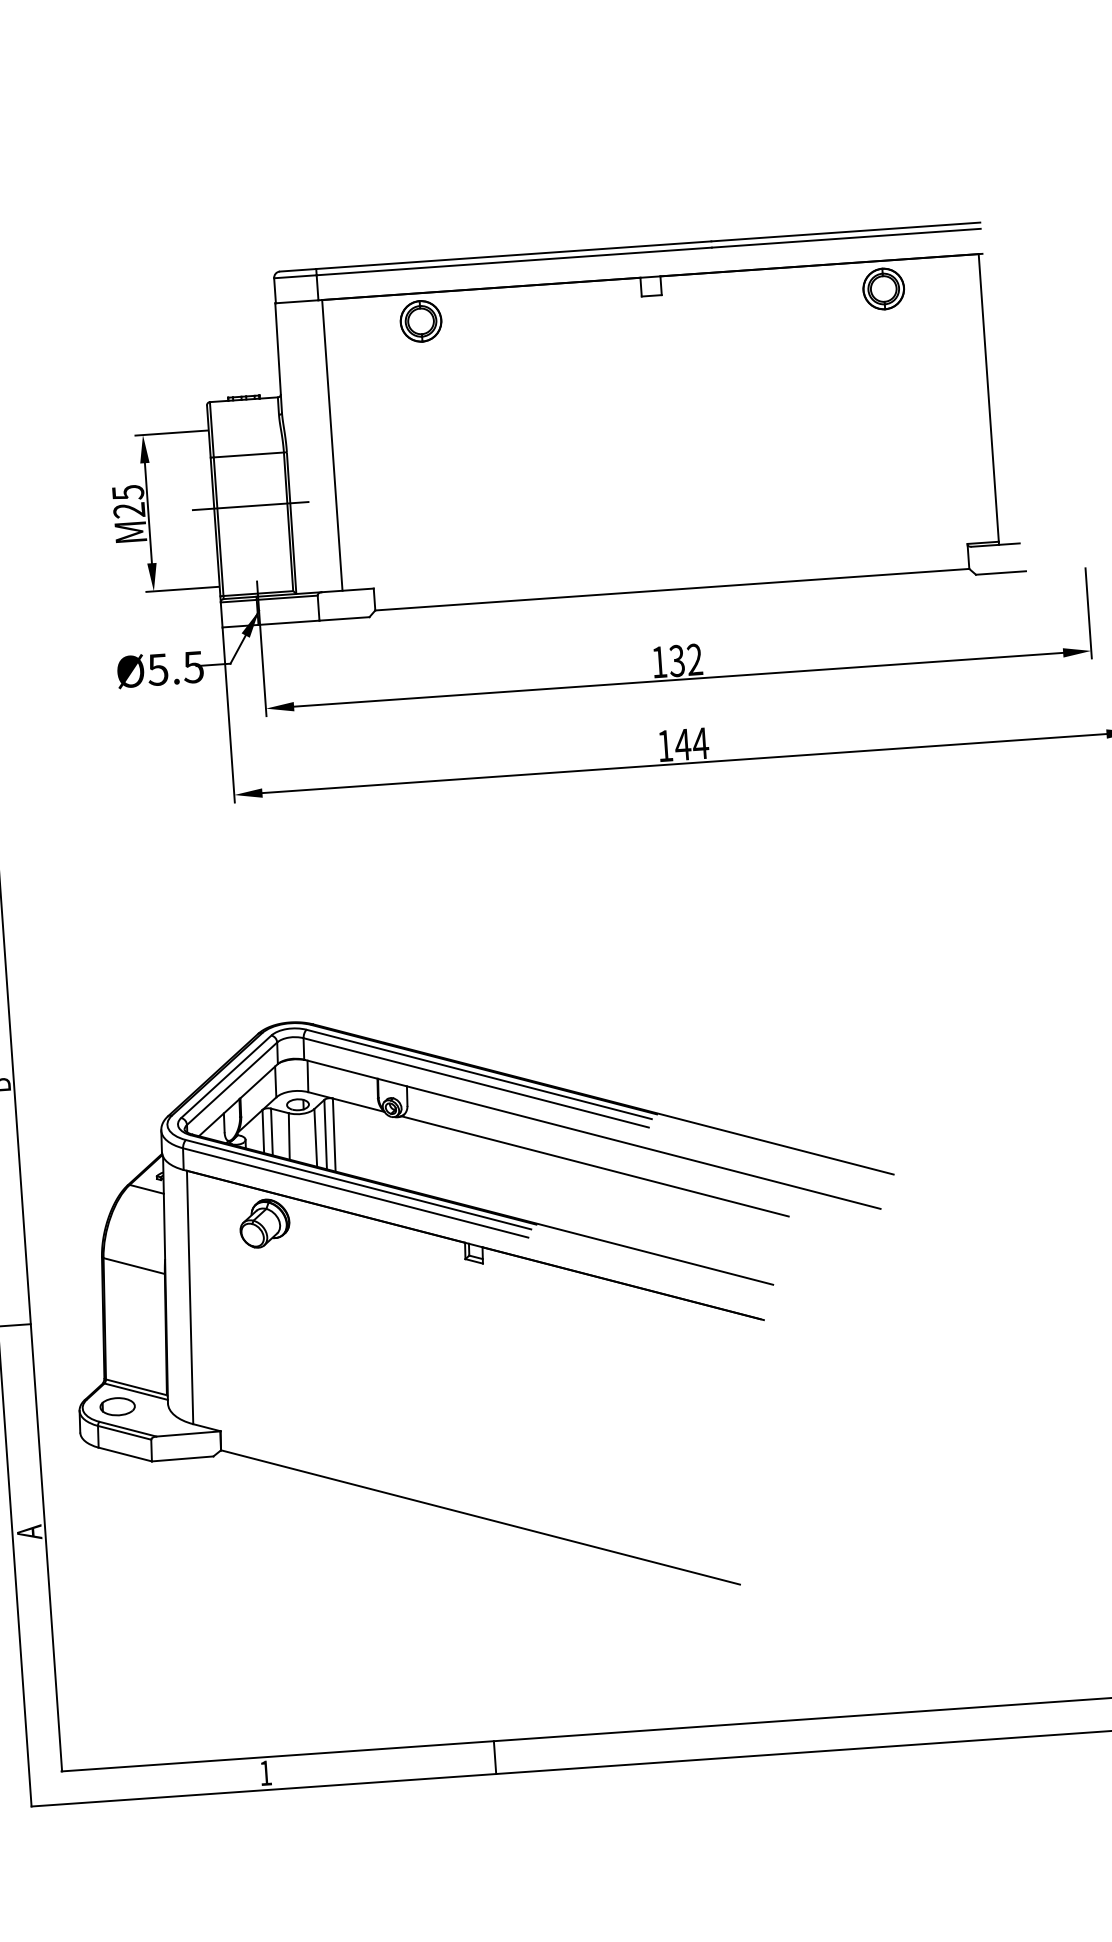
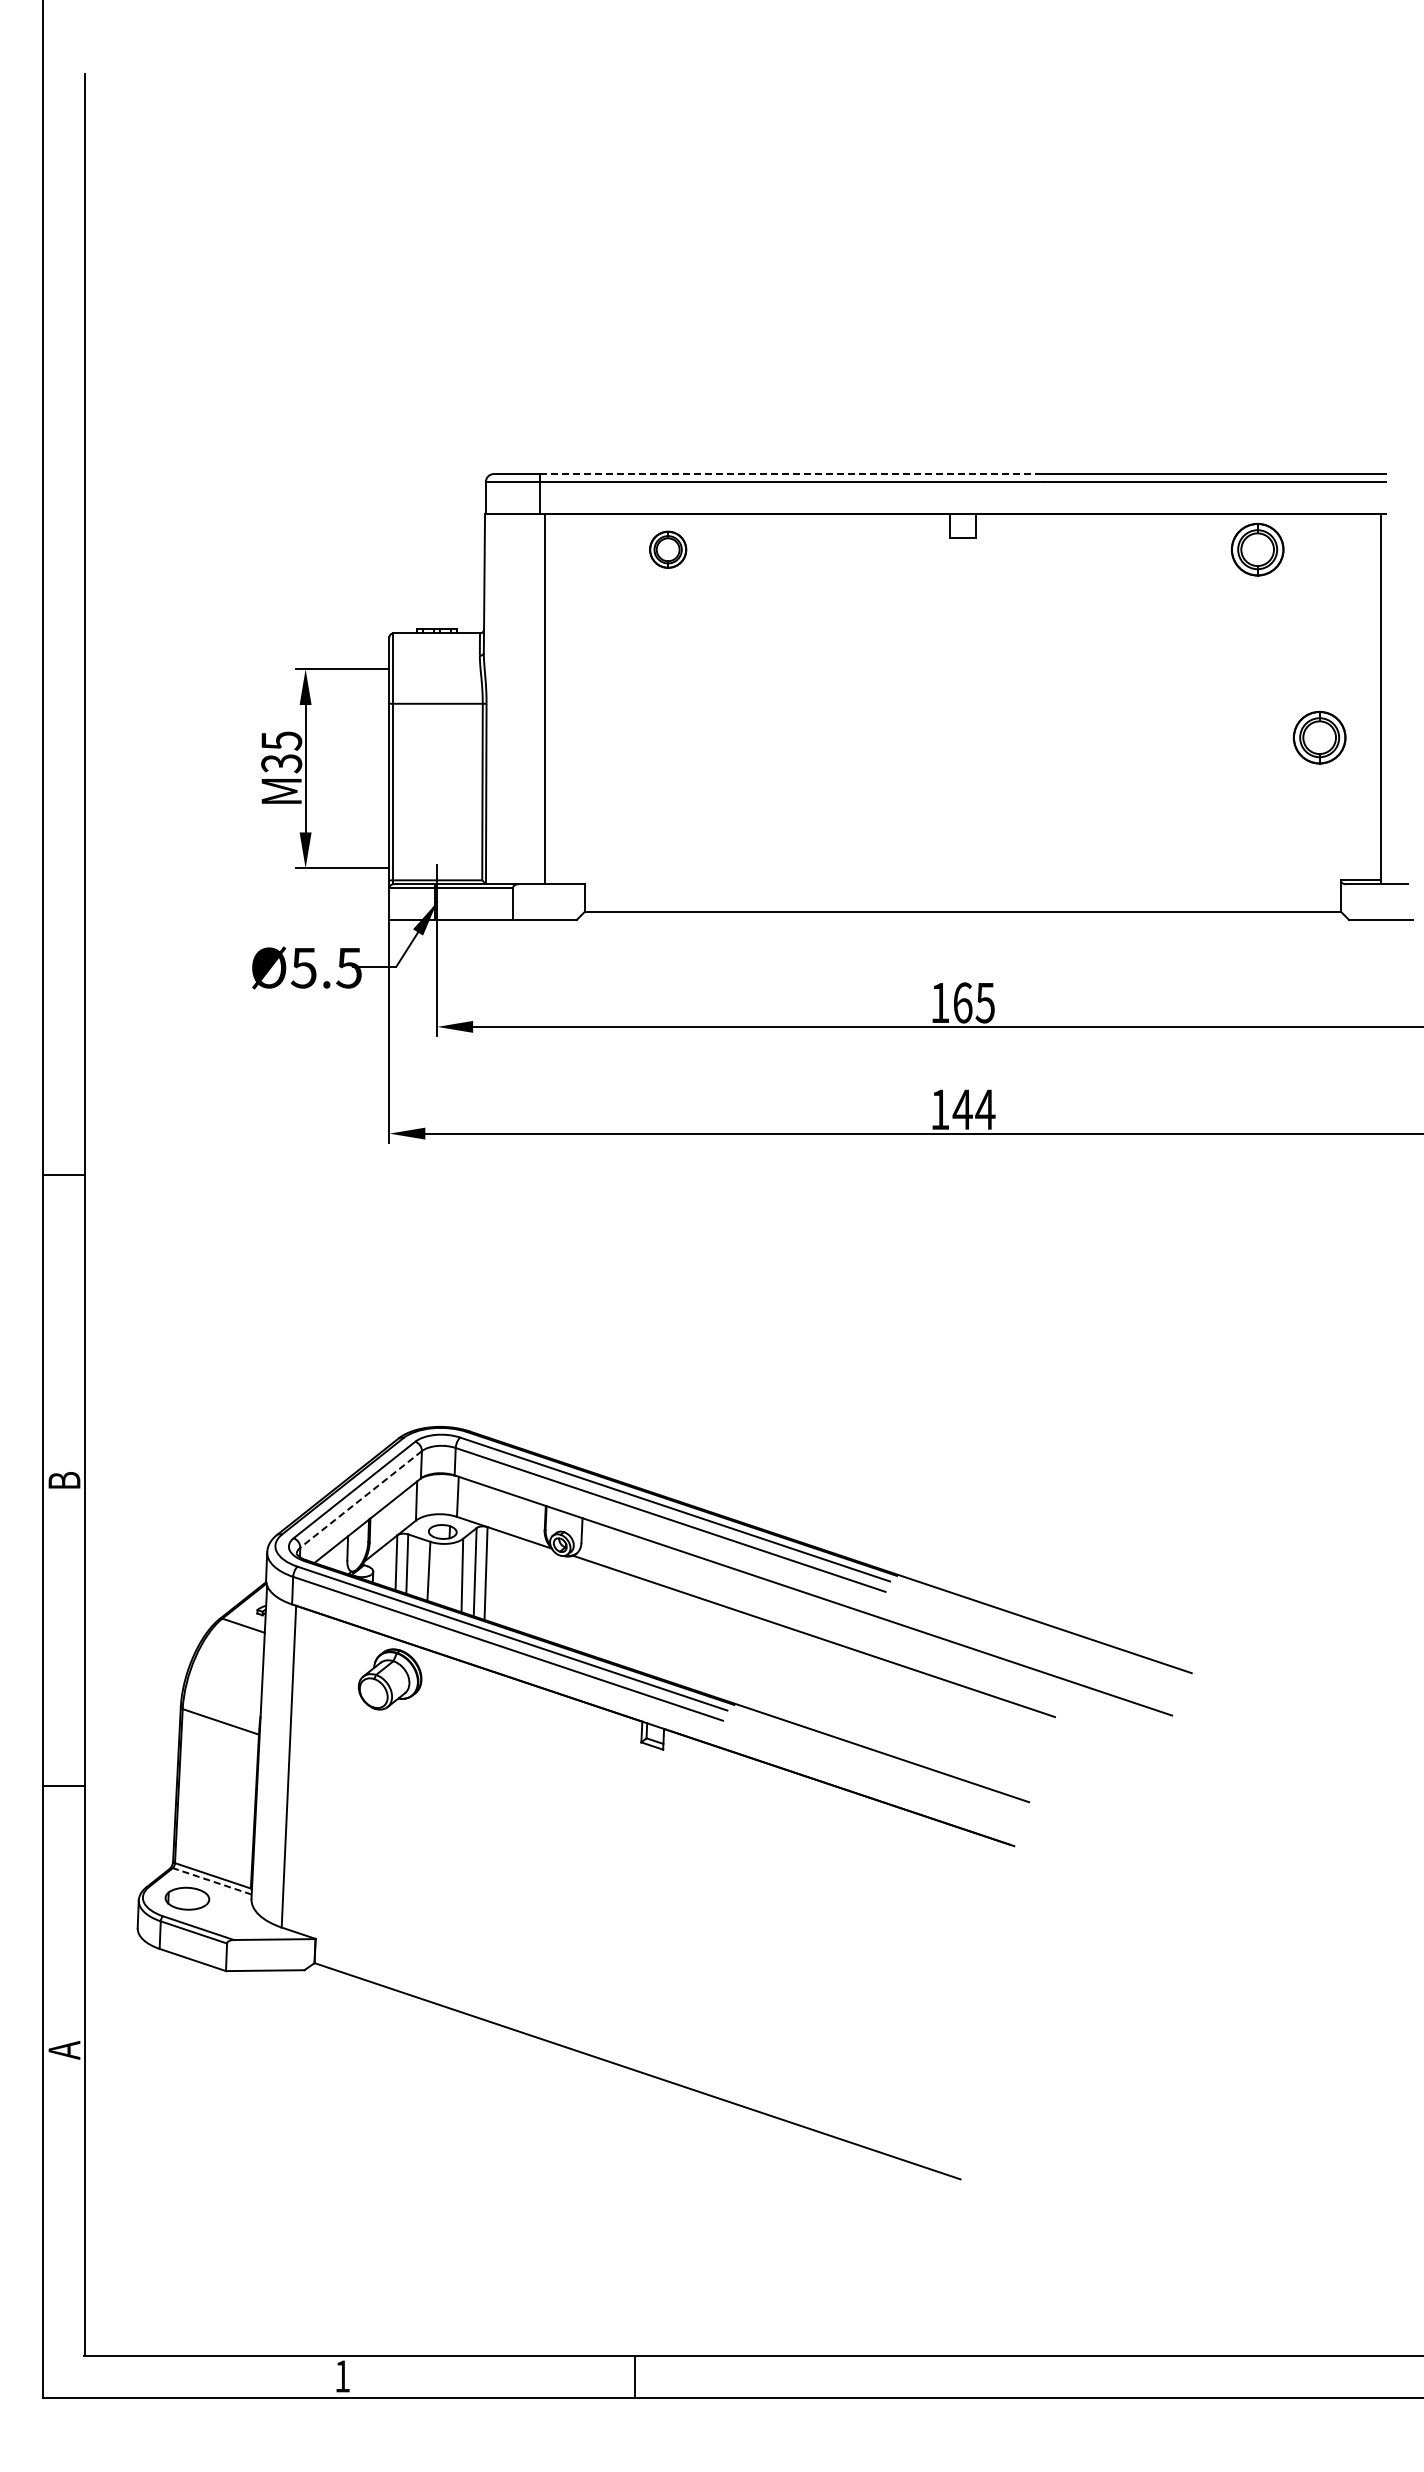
line: (513, 255) -> (791, 474), solid -> dashed
part: (420, 321) -> (667, 549), size x0.7
part: (942, 433) -> (1319, 737), added
line: (250, 505) -> (435, 768), removed
text: (129, 510) -> (281, 763), M25 -> M35
text: (685, 660) -> (973, 1002), 132 -> 165
line: (232, 1083) -> (361, 1499), solid -> dashed
line: (136, 1391) -> (212, 1881), solid -> dashed

